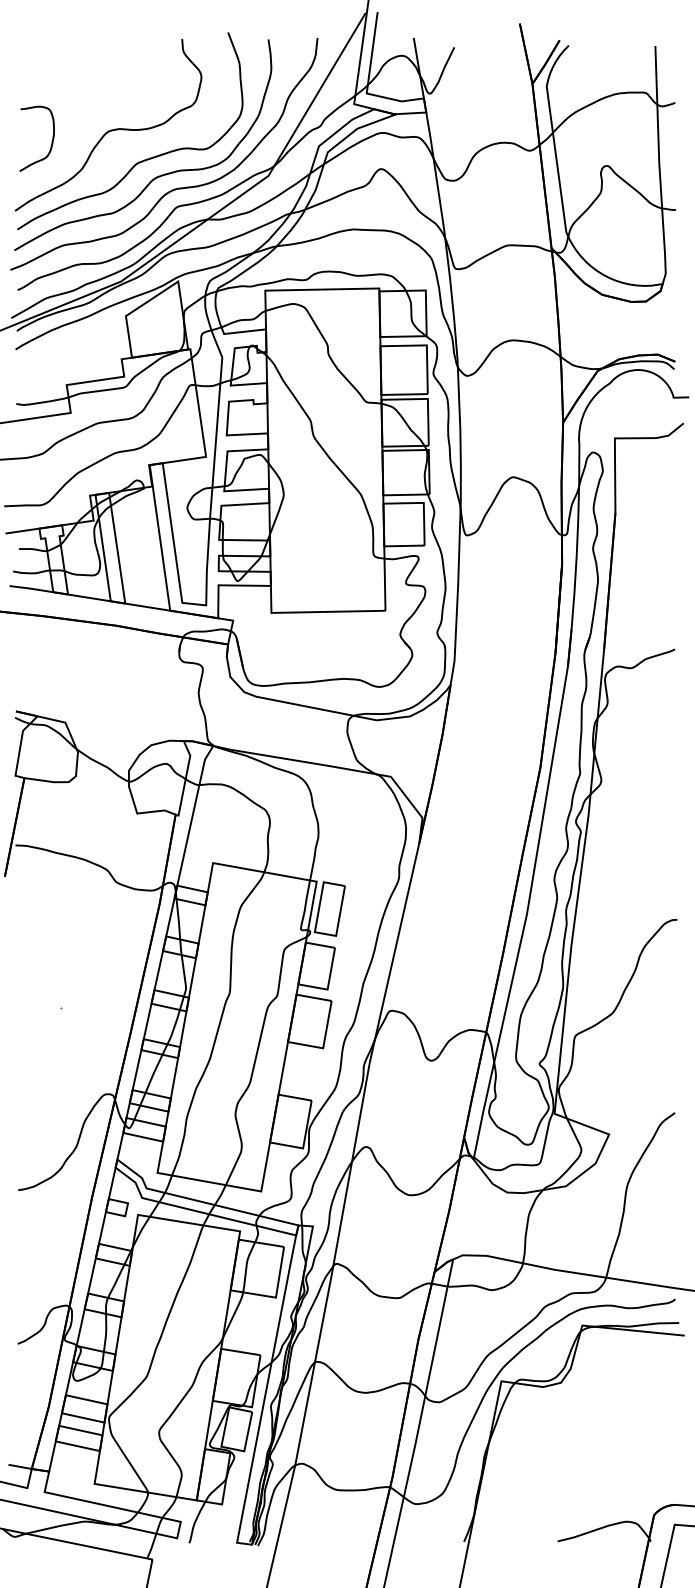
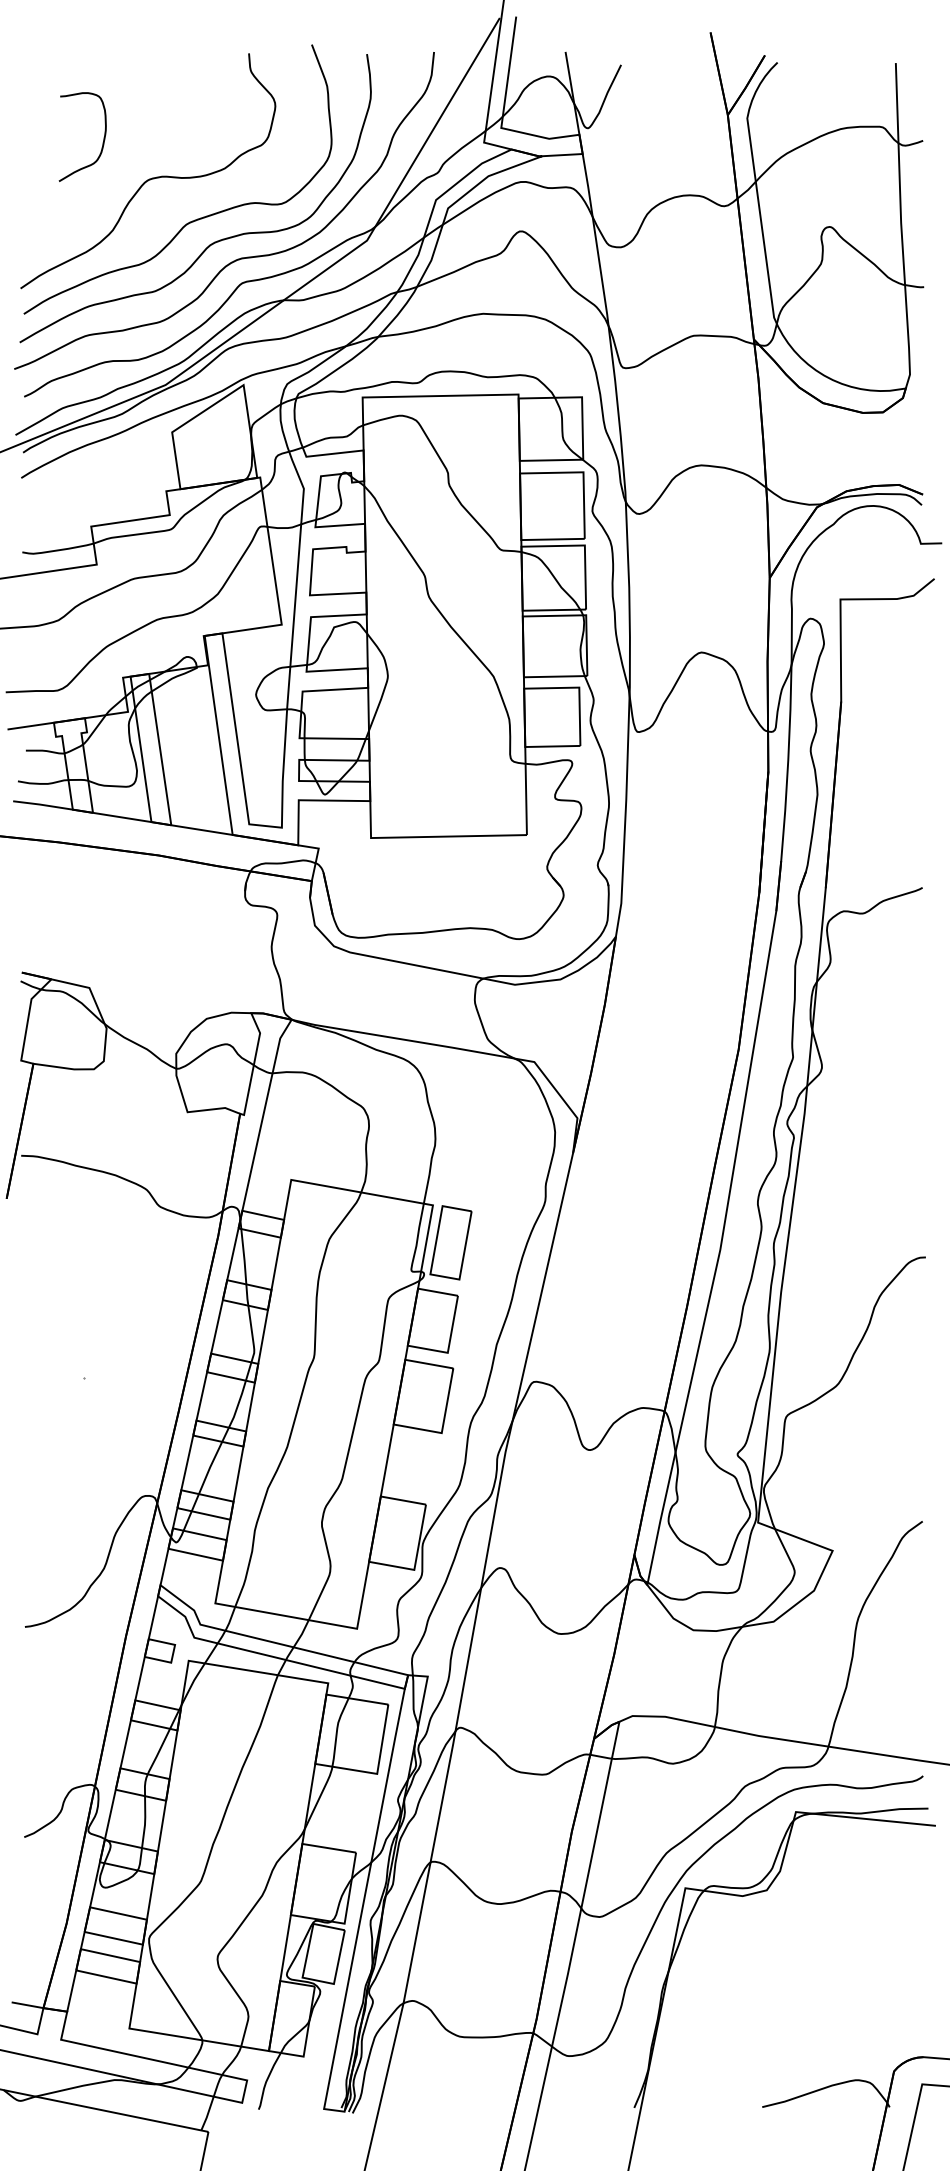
curve: (51, 142) -> (102, 142), moved

